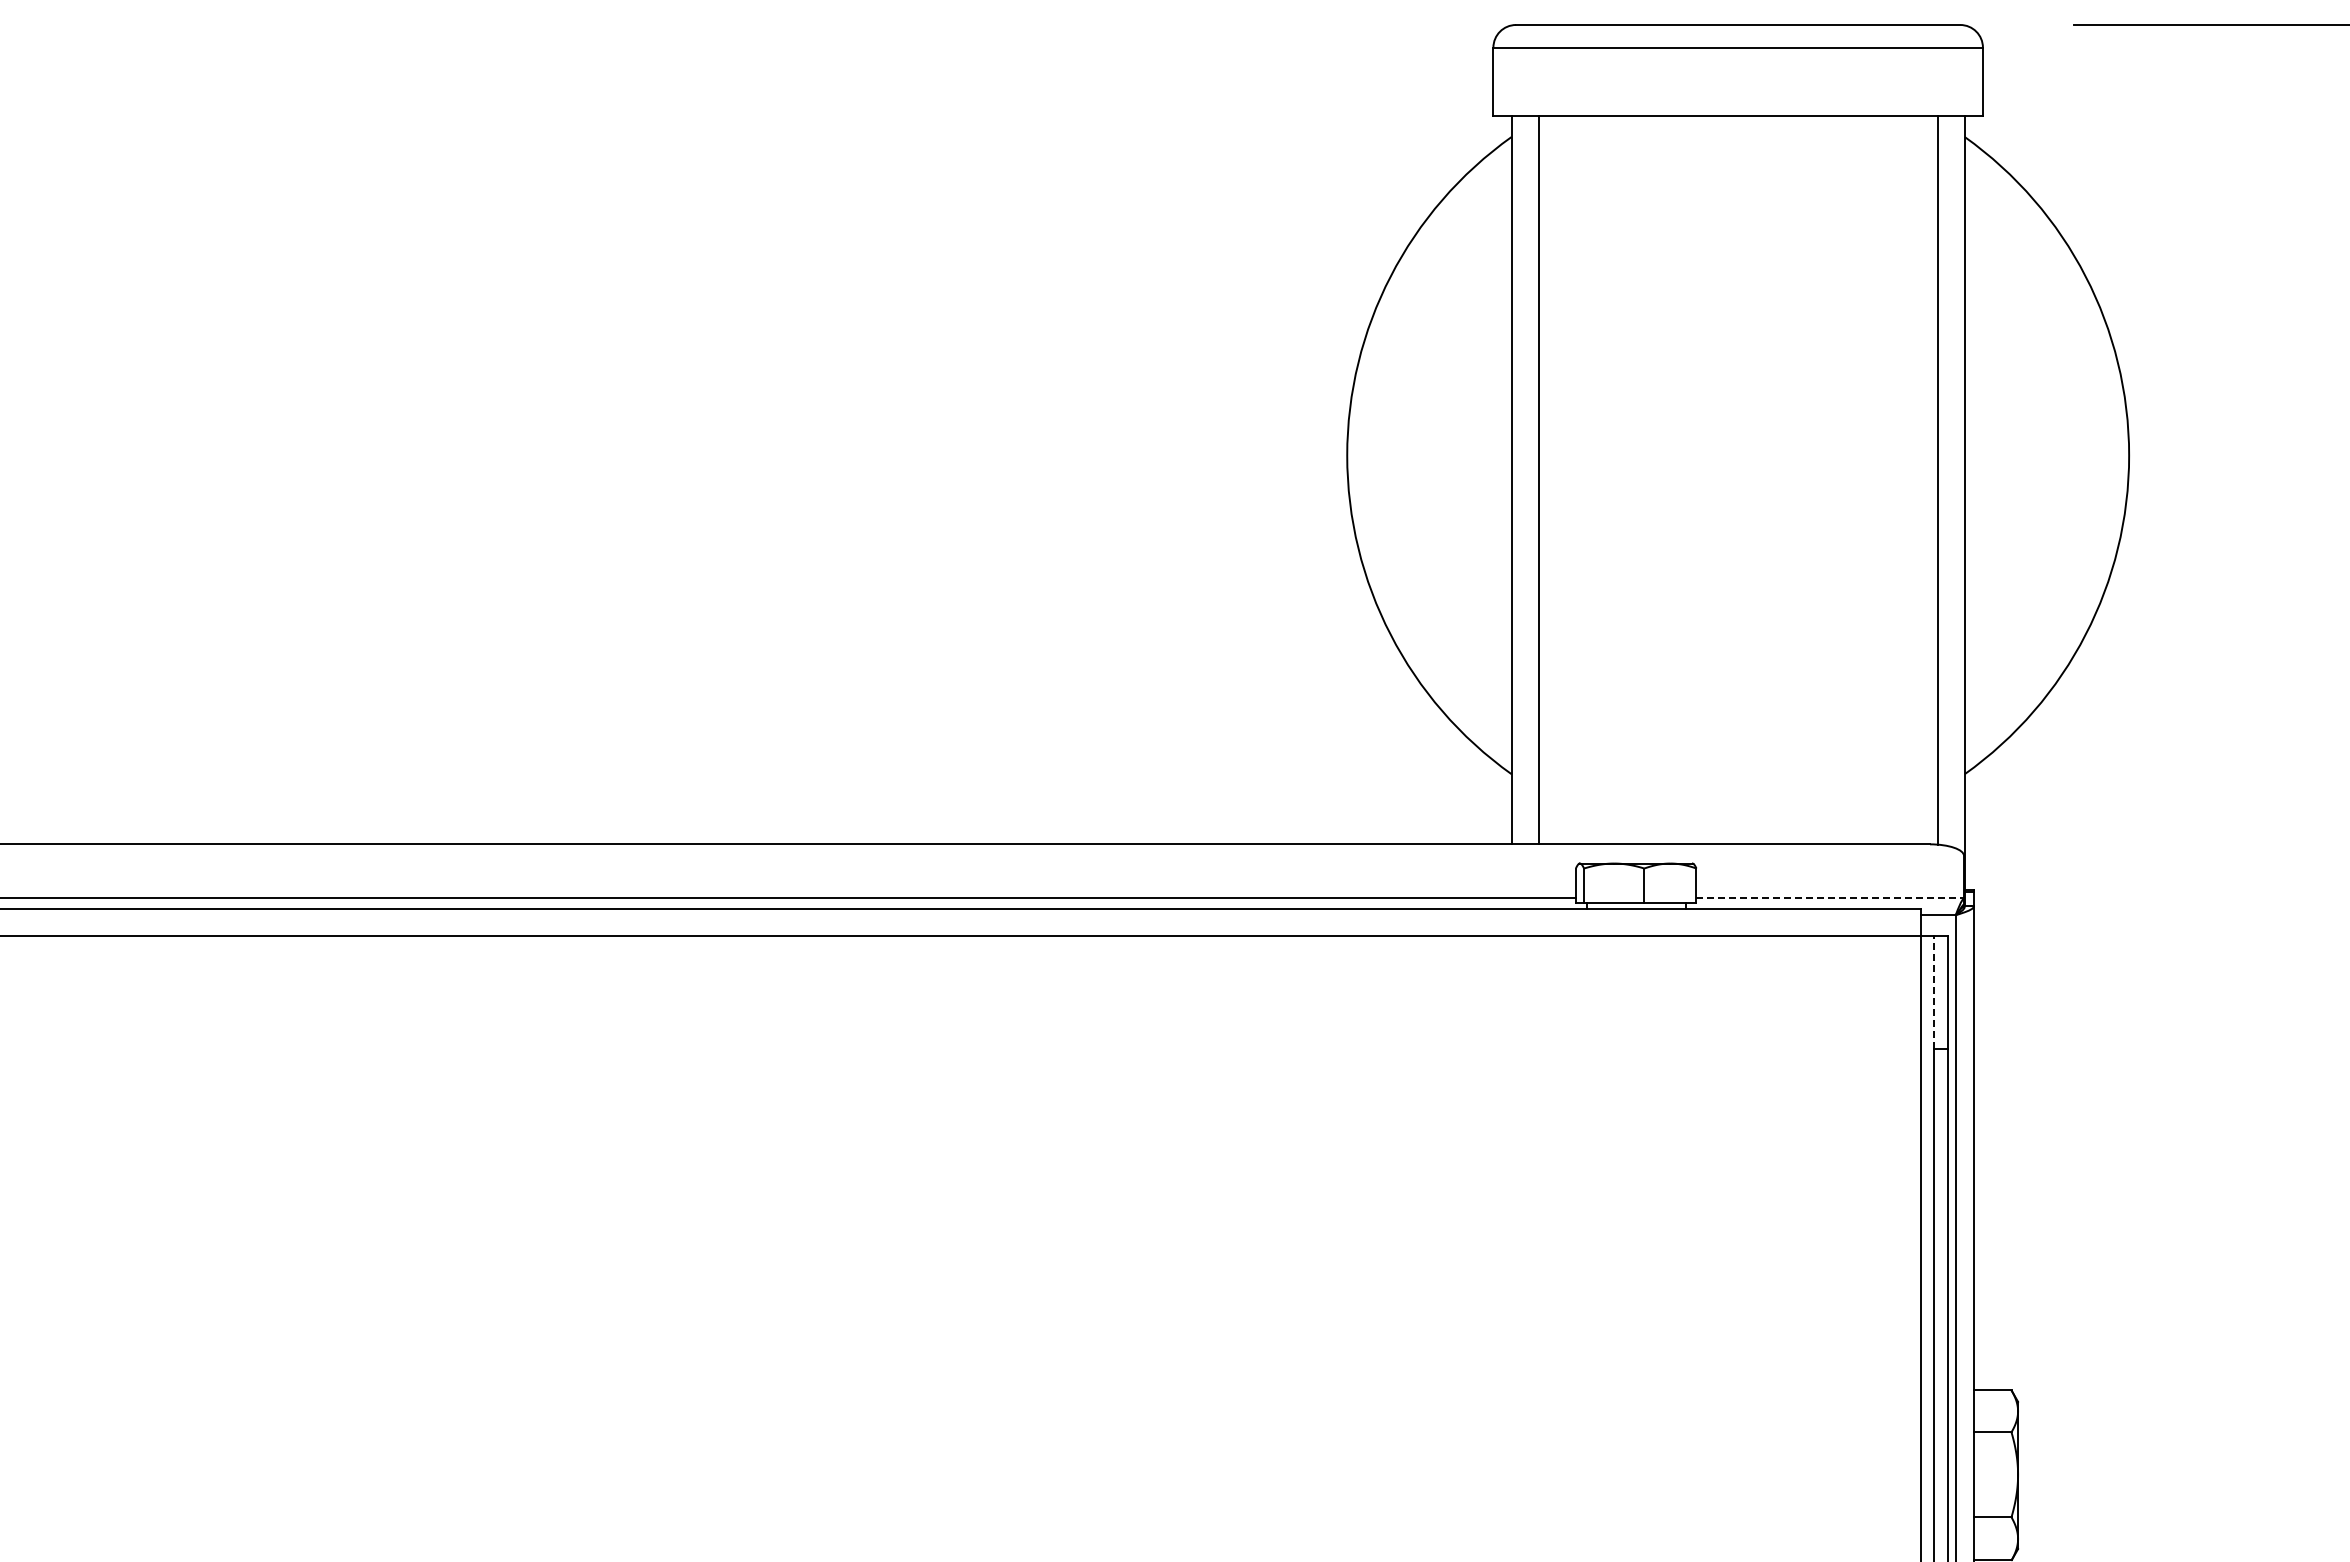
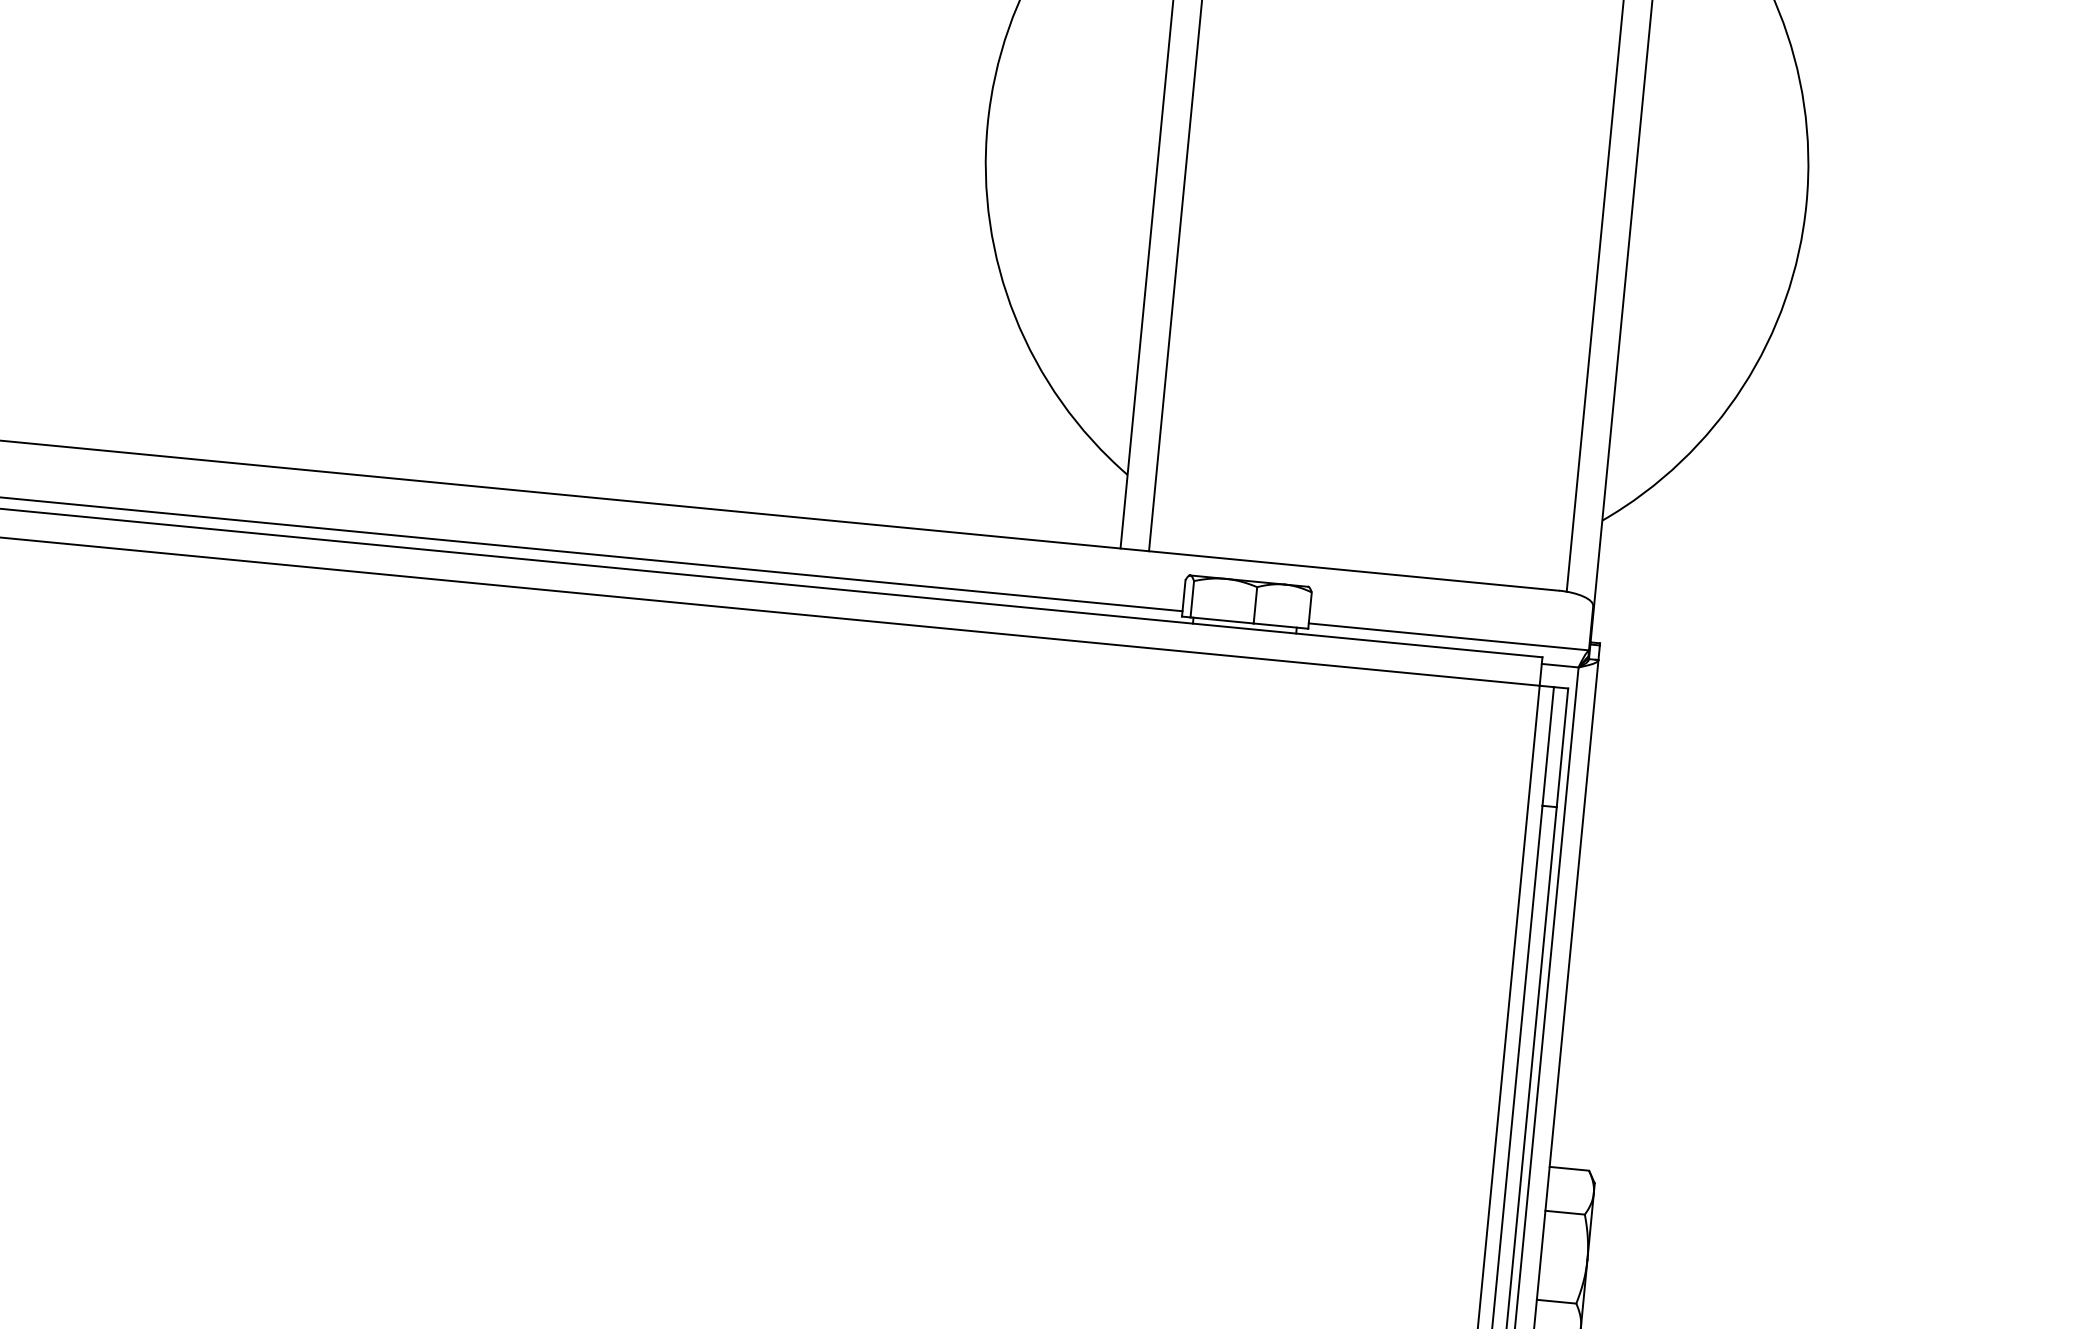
line: (1830, 898) -> (1449, 637), dashed -> solid
line: (1934, 992) -> (1548, 746), dashed -> solid

